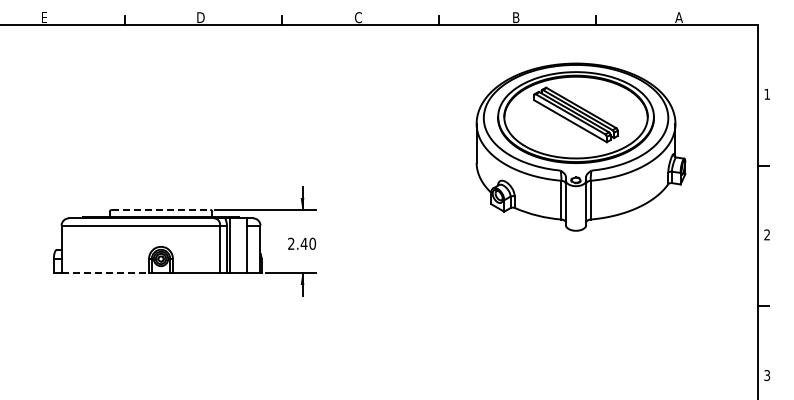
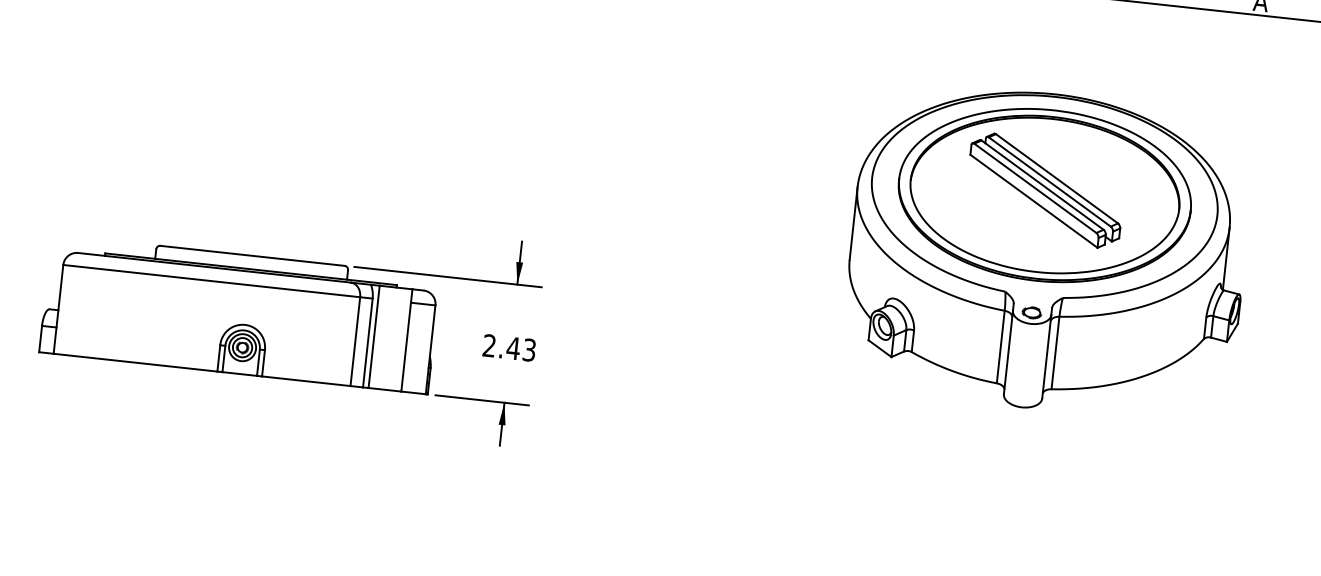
part: (580, 146) -> (1047, 250), moved
line: (161, 209) -> (253, 255), dashed -> solid
text: (312, 243) -> (529, 349), 2.40 -> 2.43
line: (105, 273) -> (135, 363), dashed -> solid

